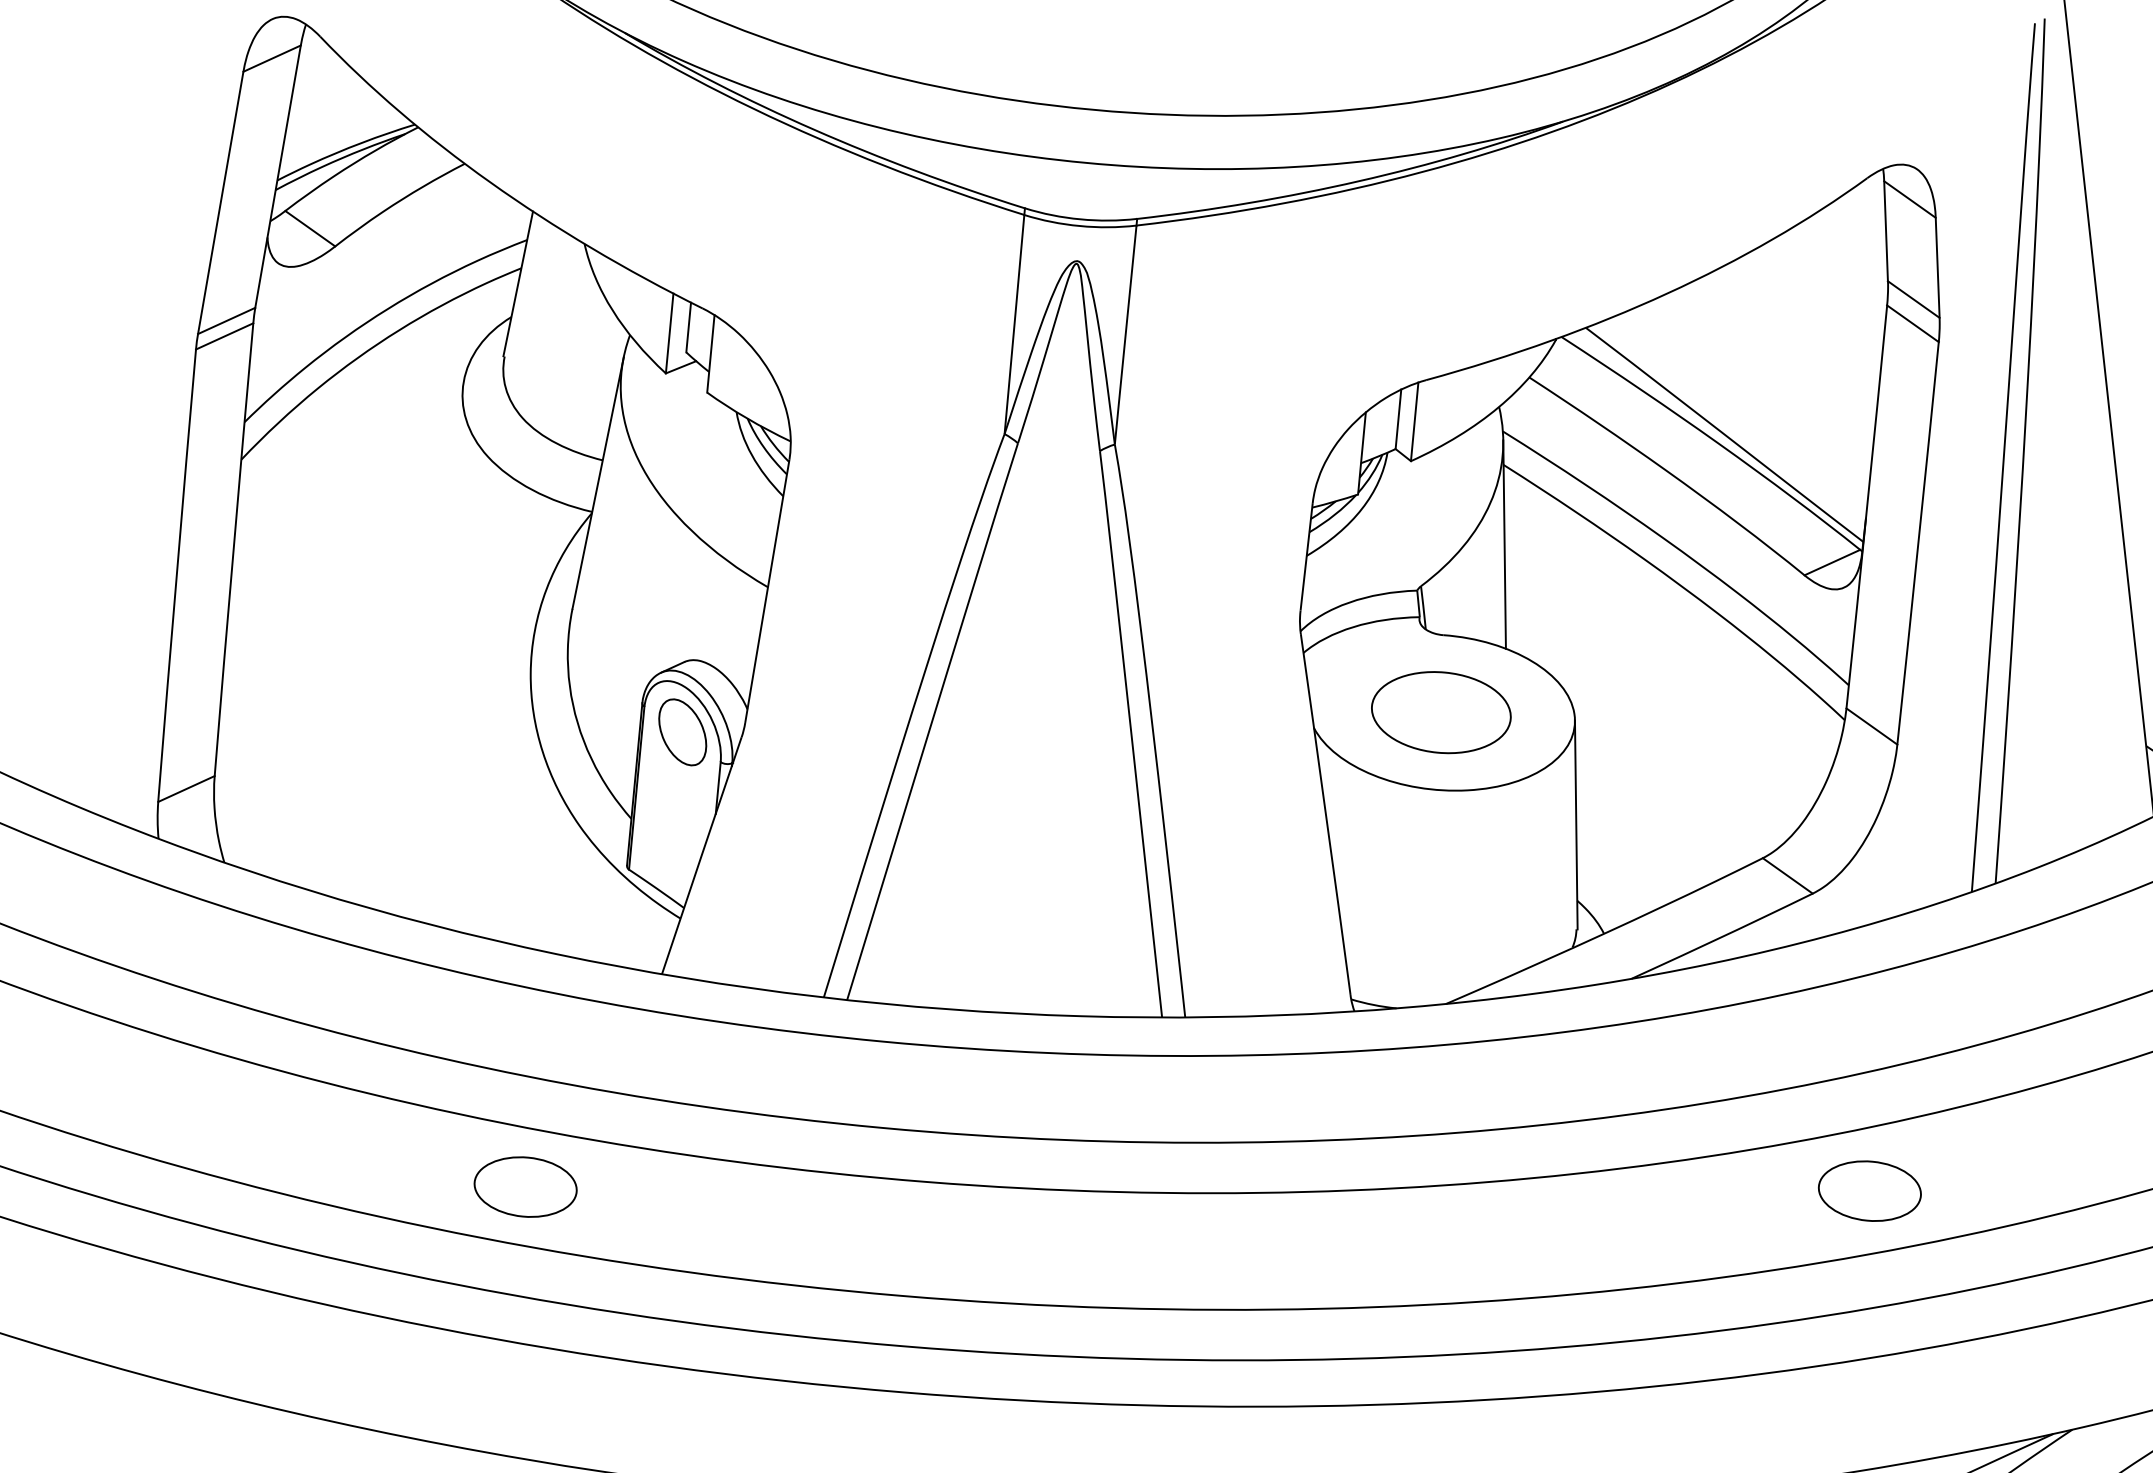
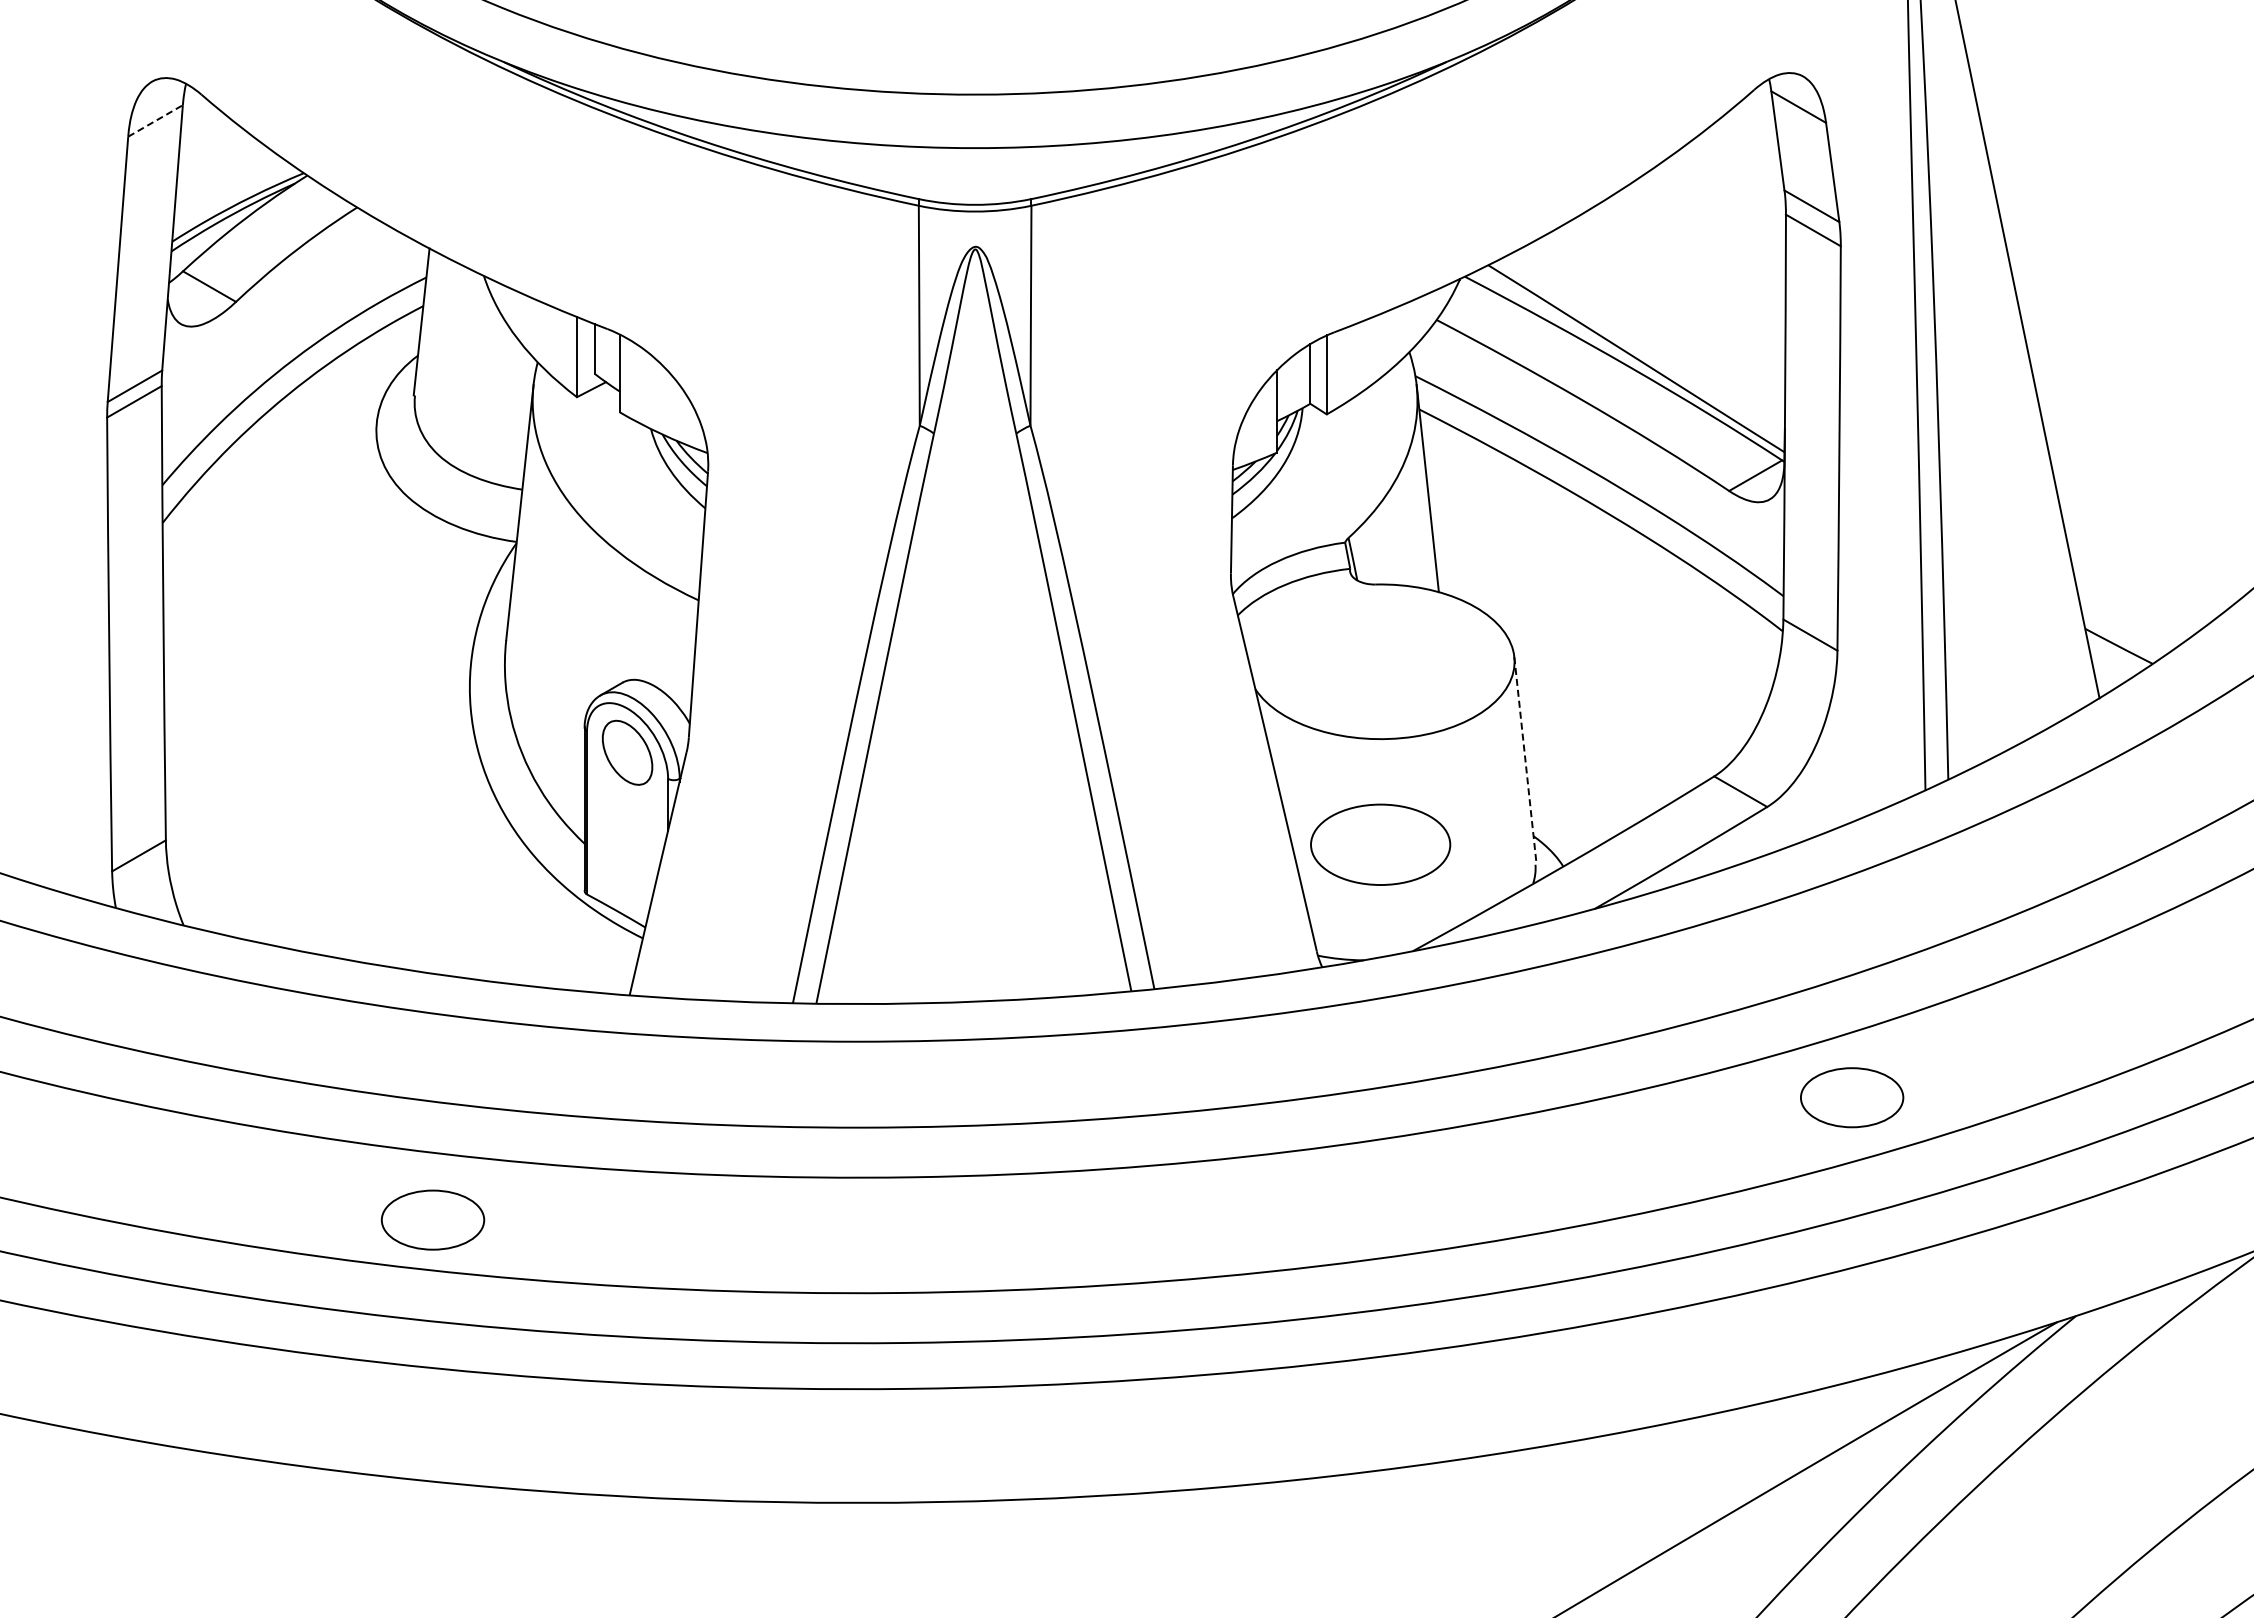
line: (272, 58) -> (155, 120), solid -> dashed
part: (1441, 712) -> (1380, 844), moved
line: (1576, 825) -> (1525, 761), solid -> dashed
part: (525, 1186) -> (432, 1219), moved

